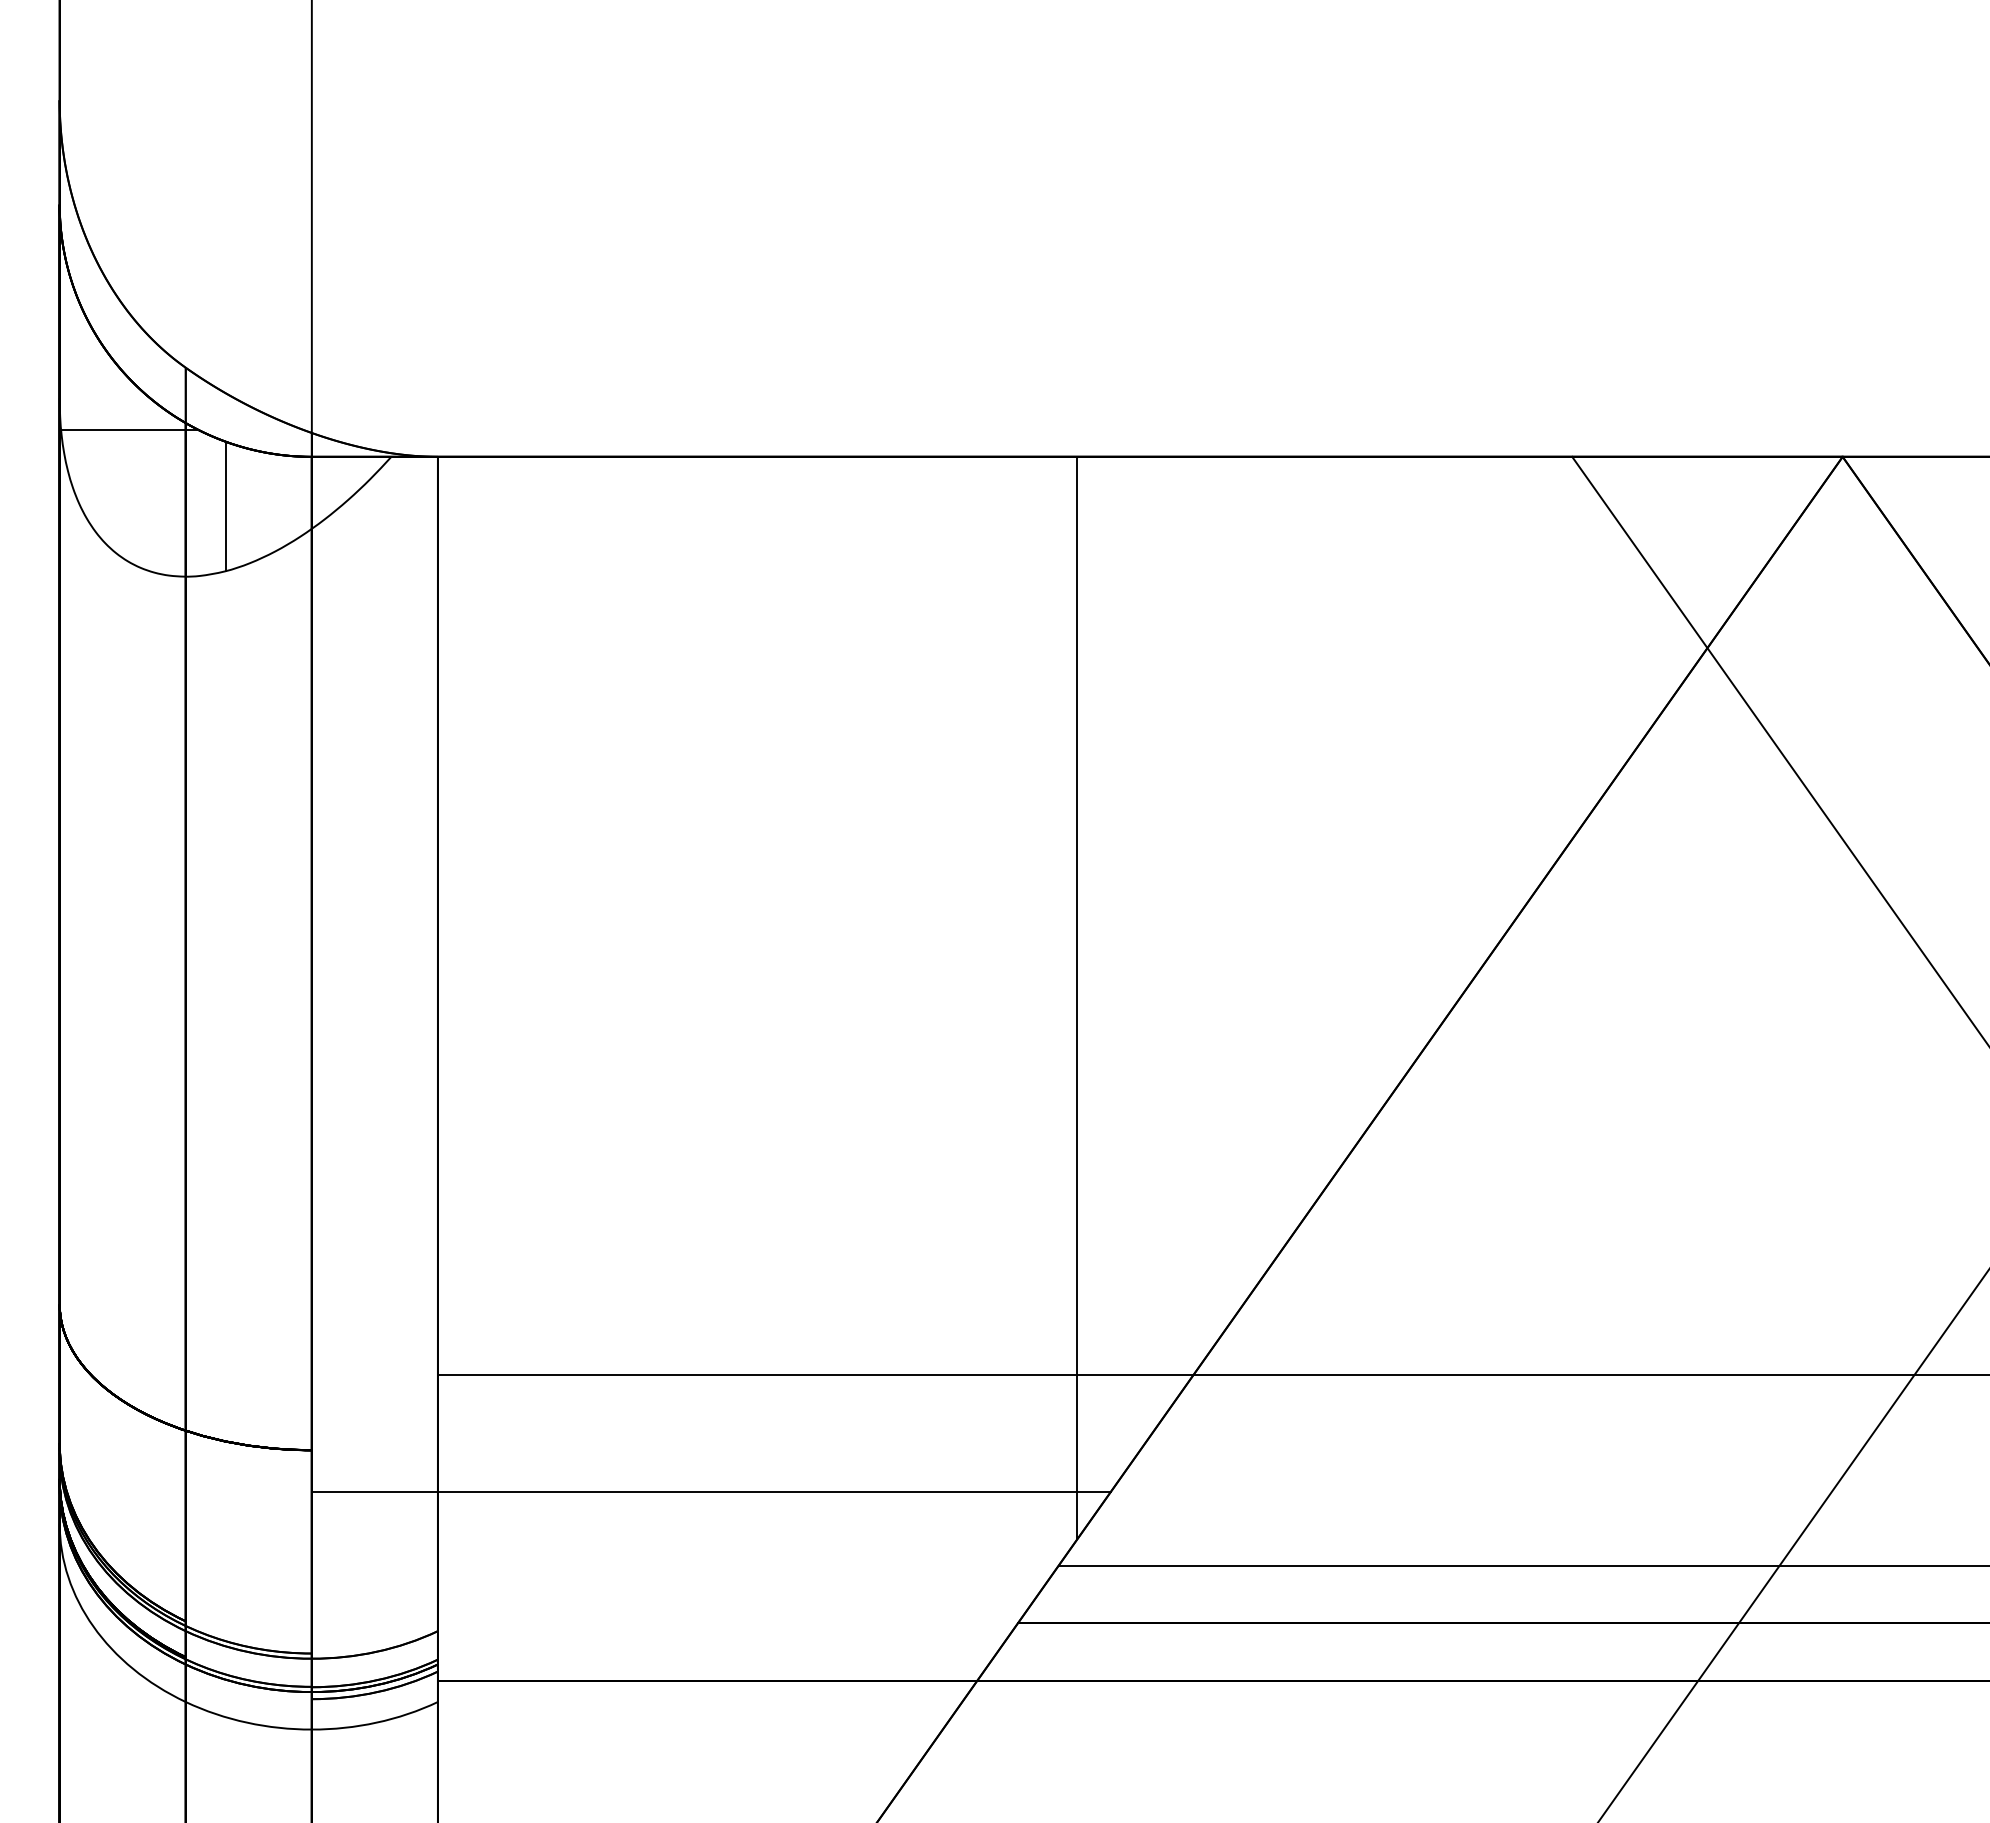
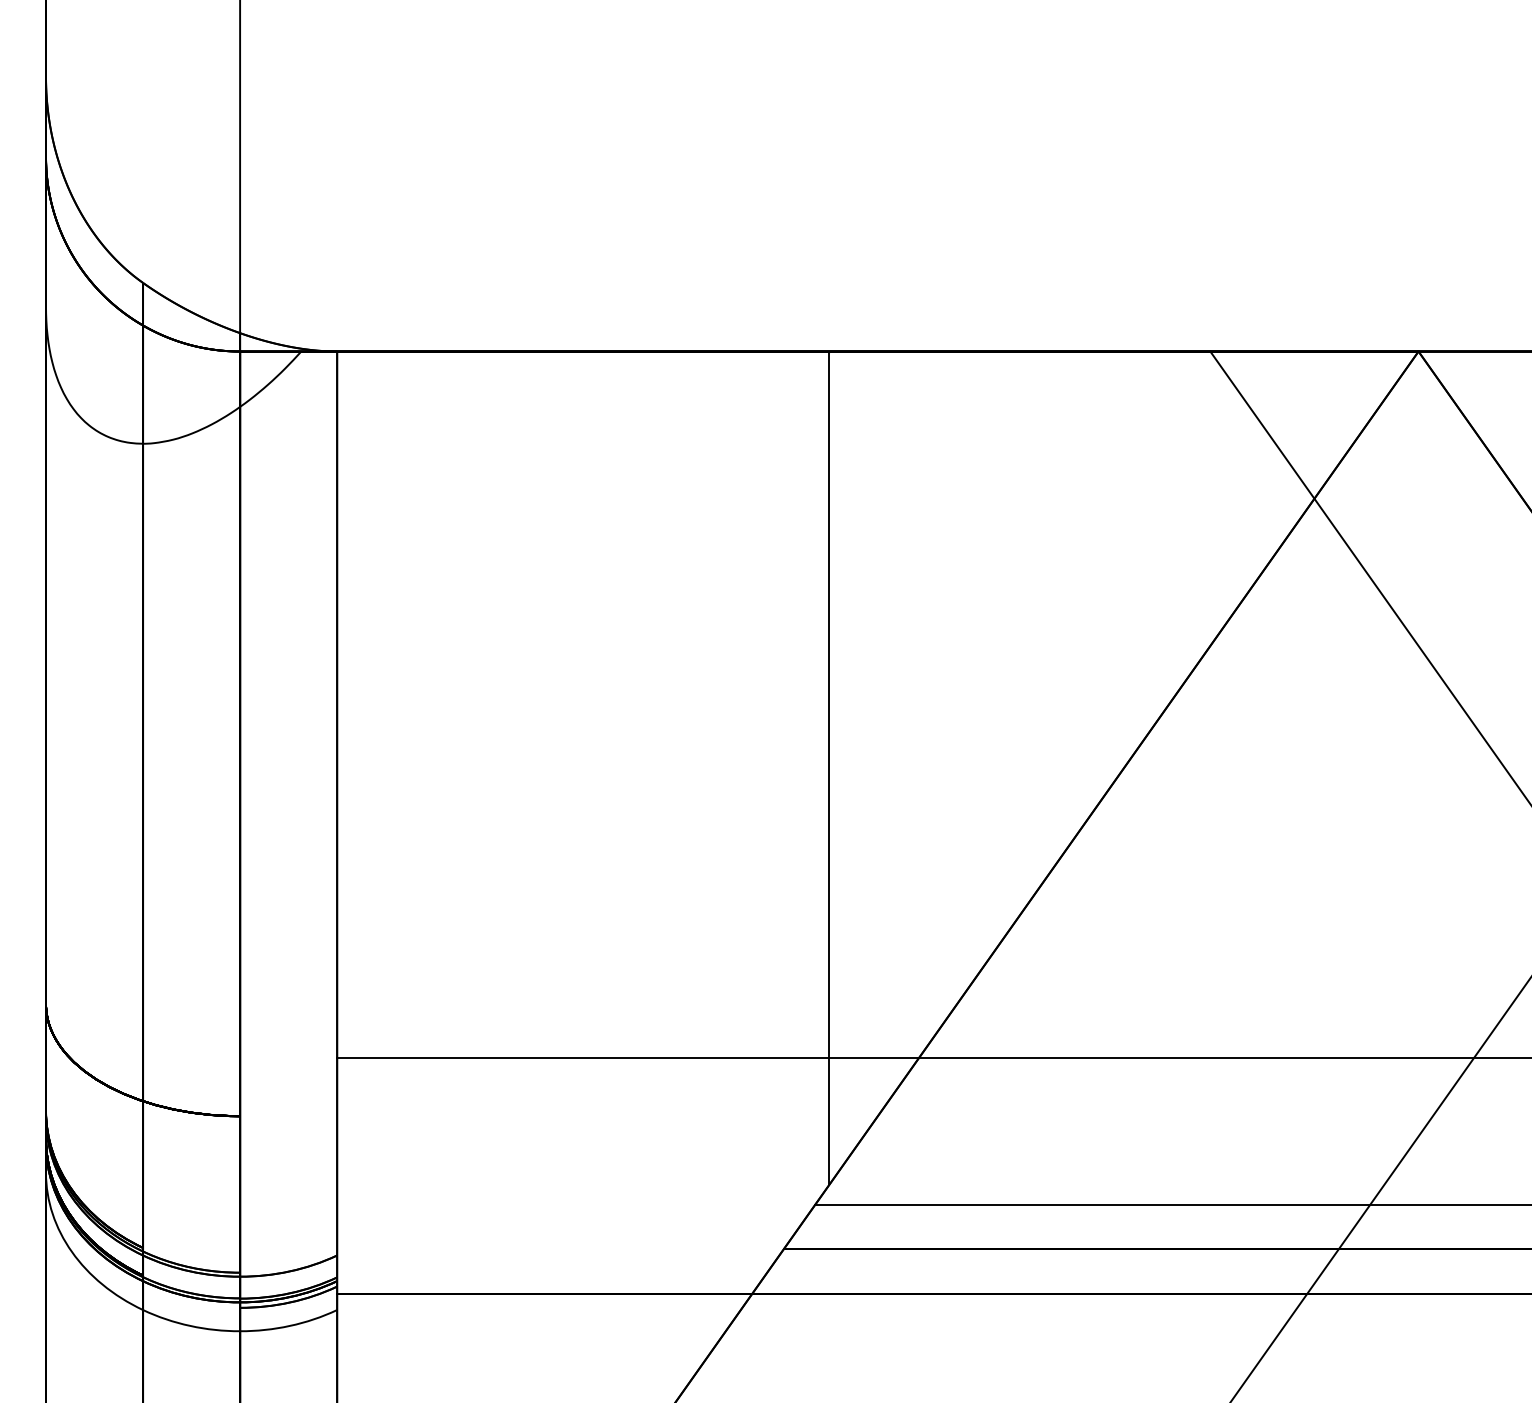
line: (130, 430) -> (100, 331), removed
line: (225, 506) -> (173, 389), removed
line: (711, 1491) -> (547, 1147), removed

